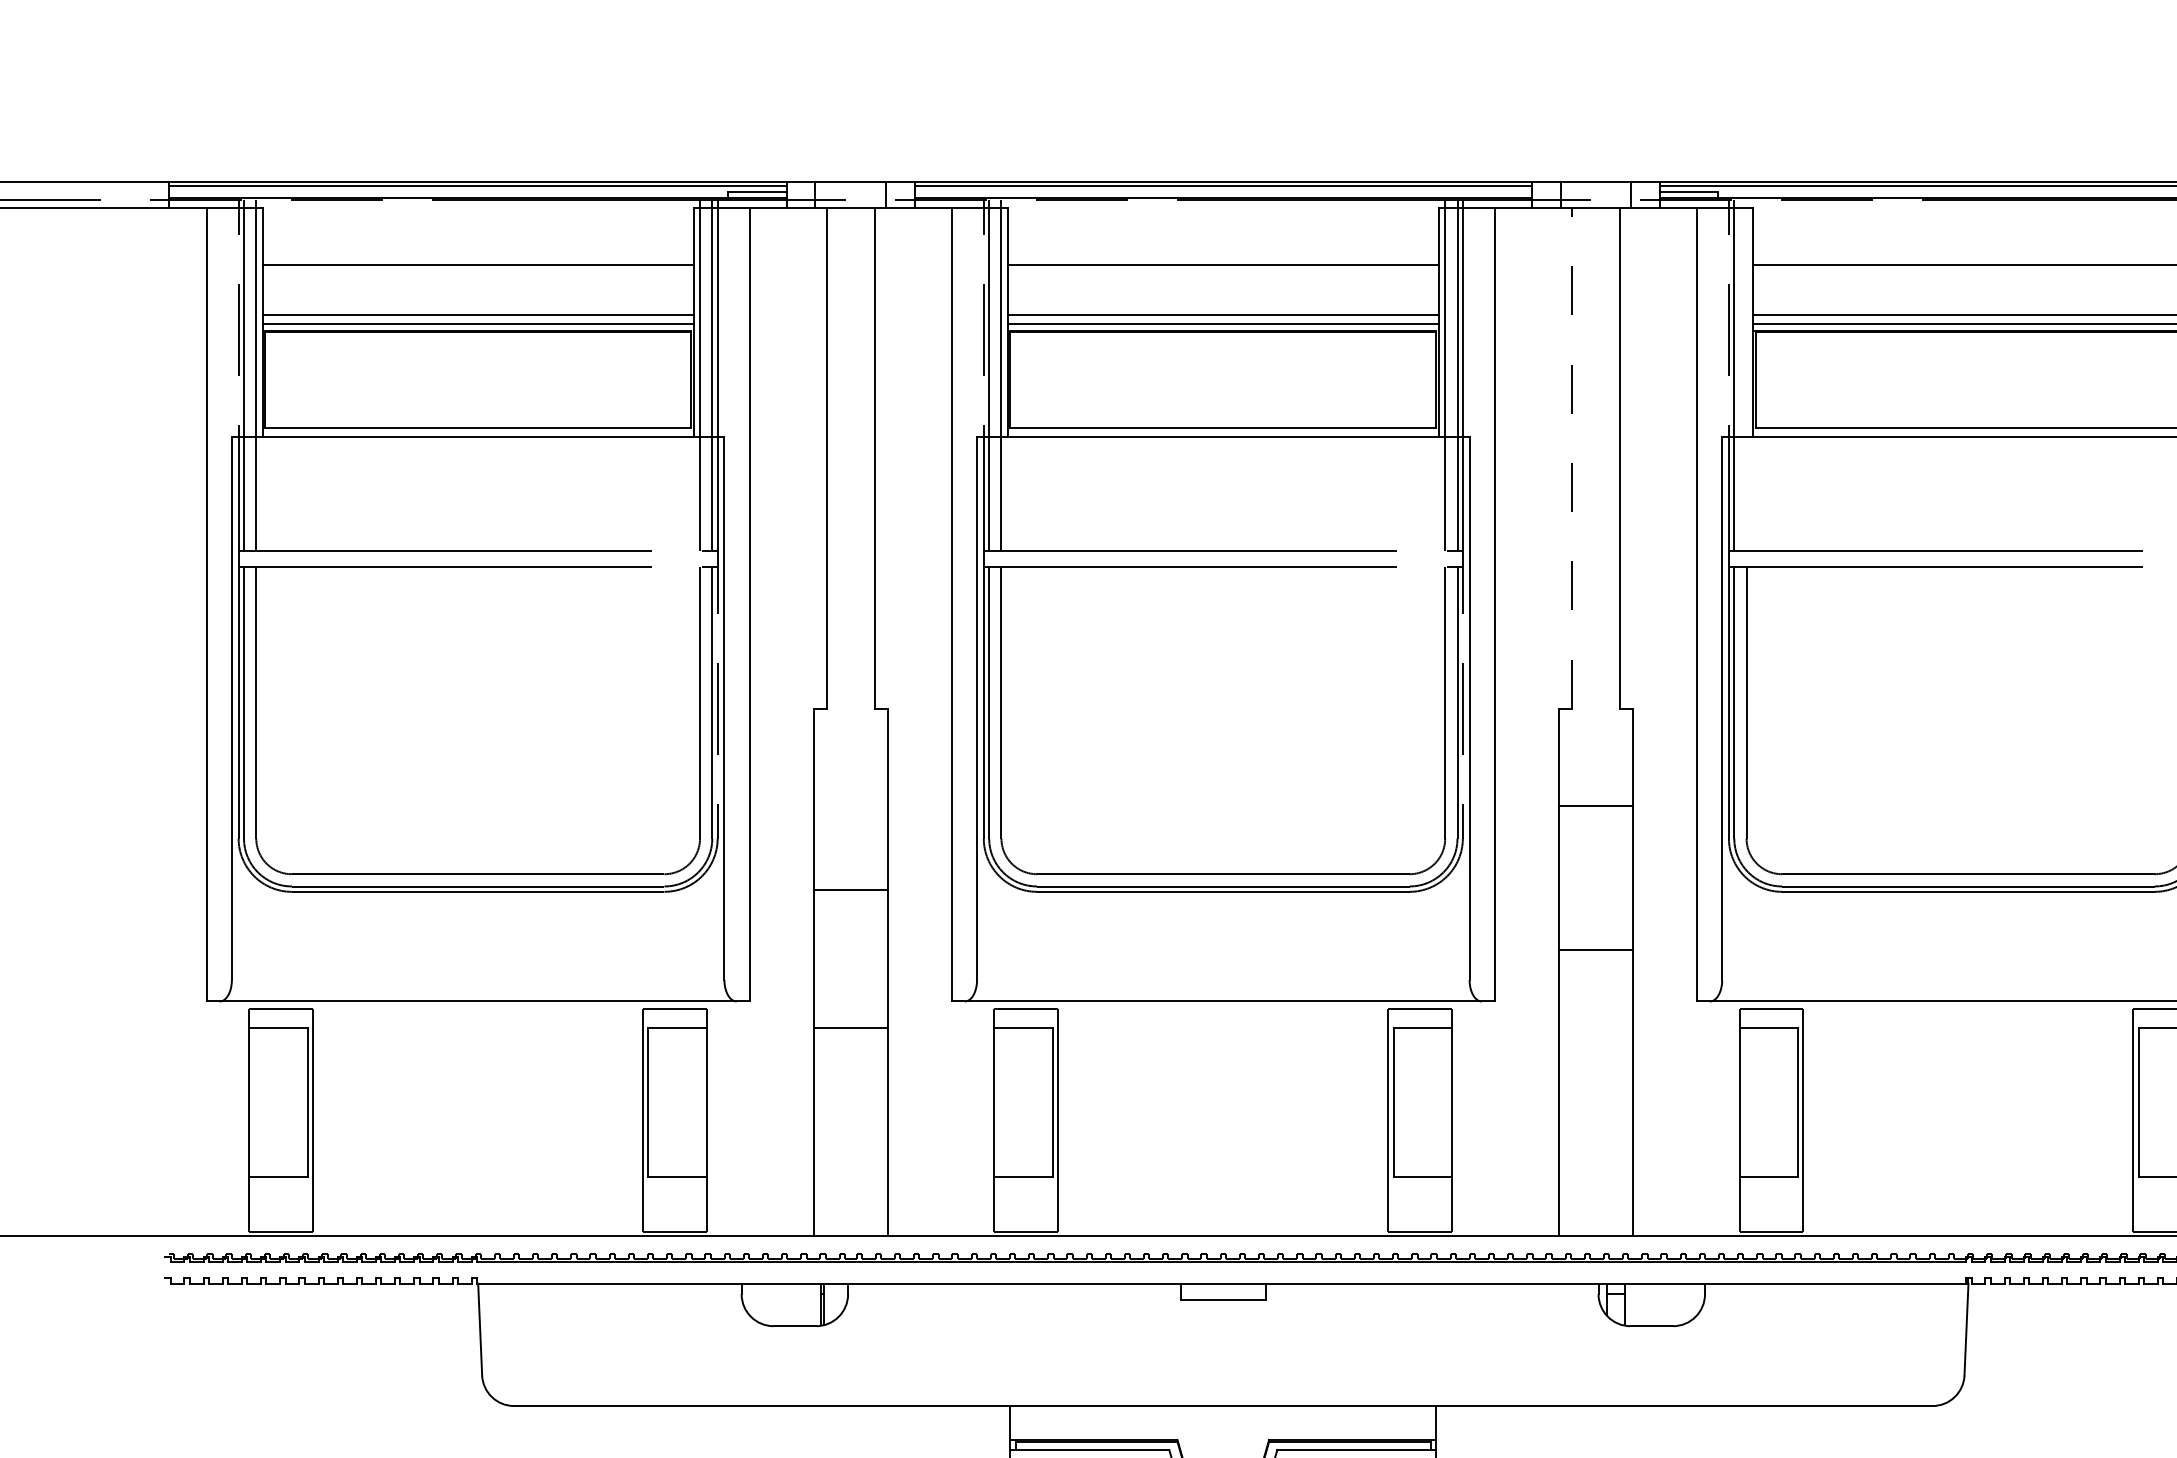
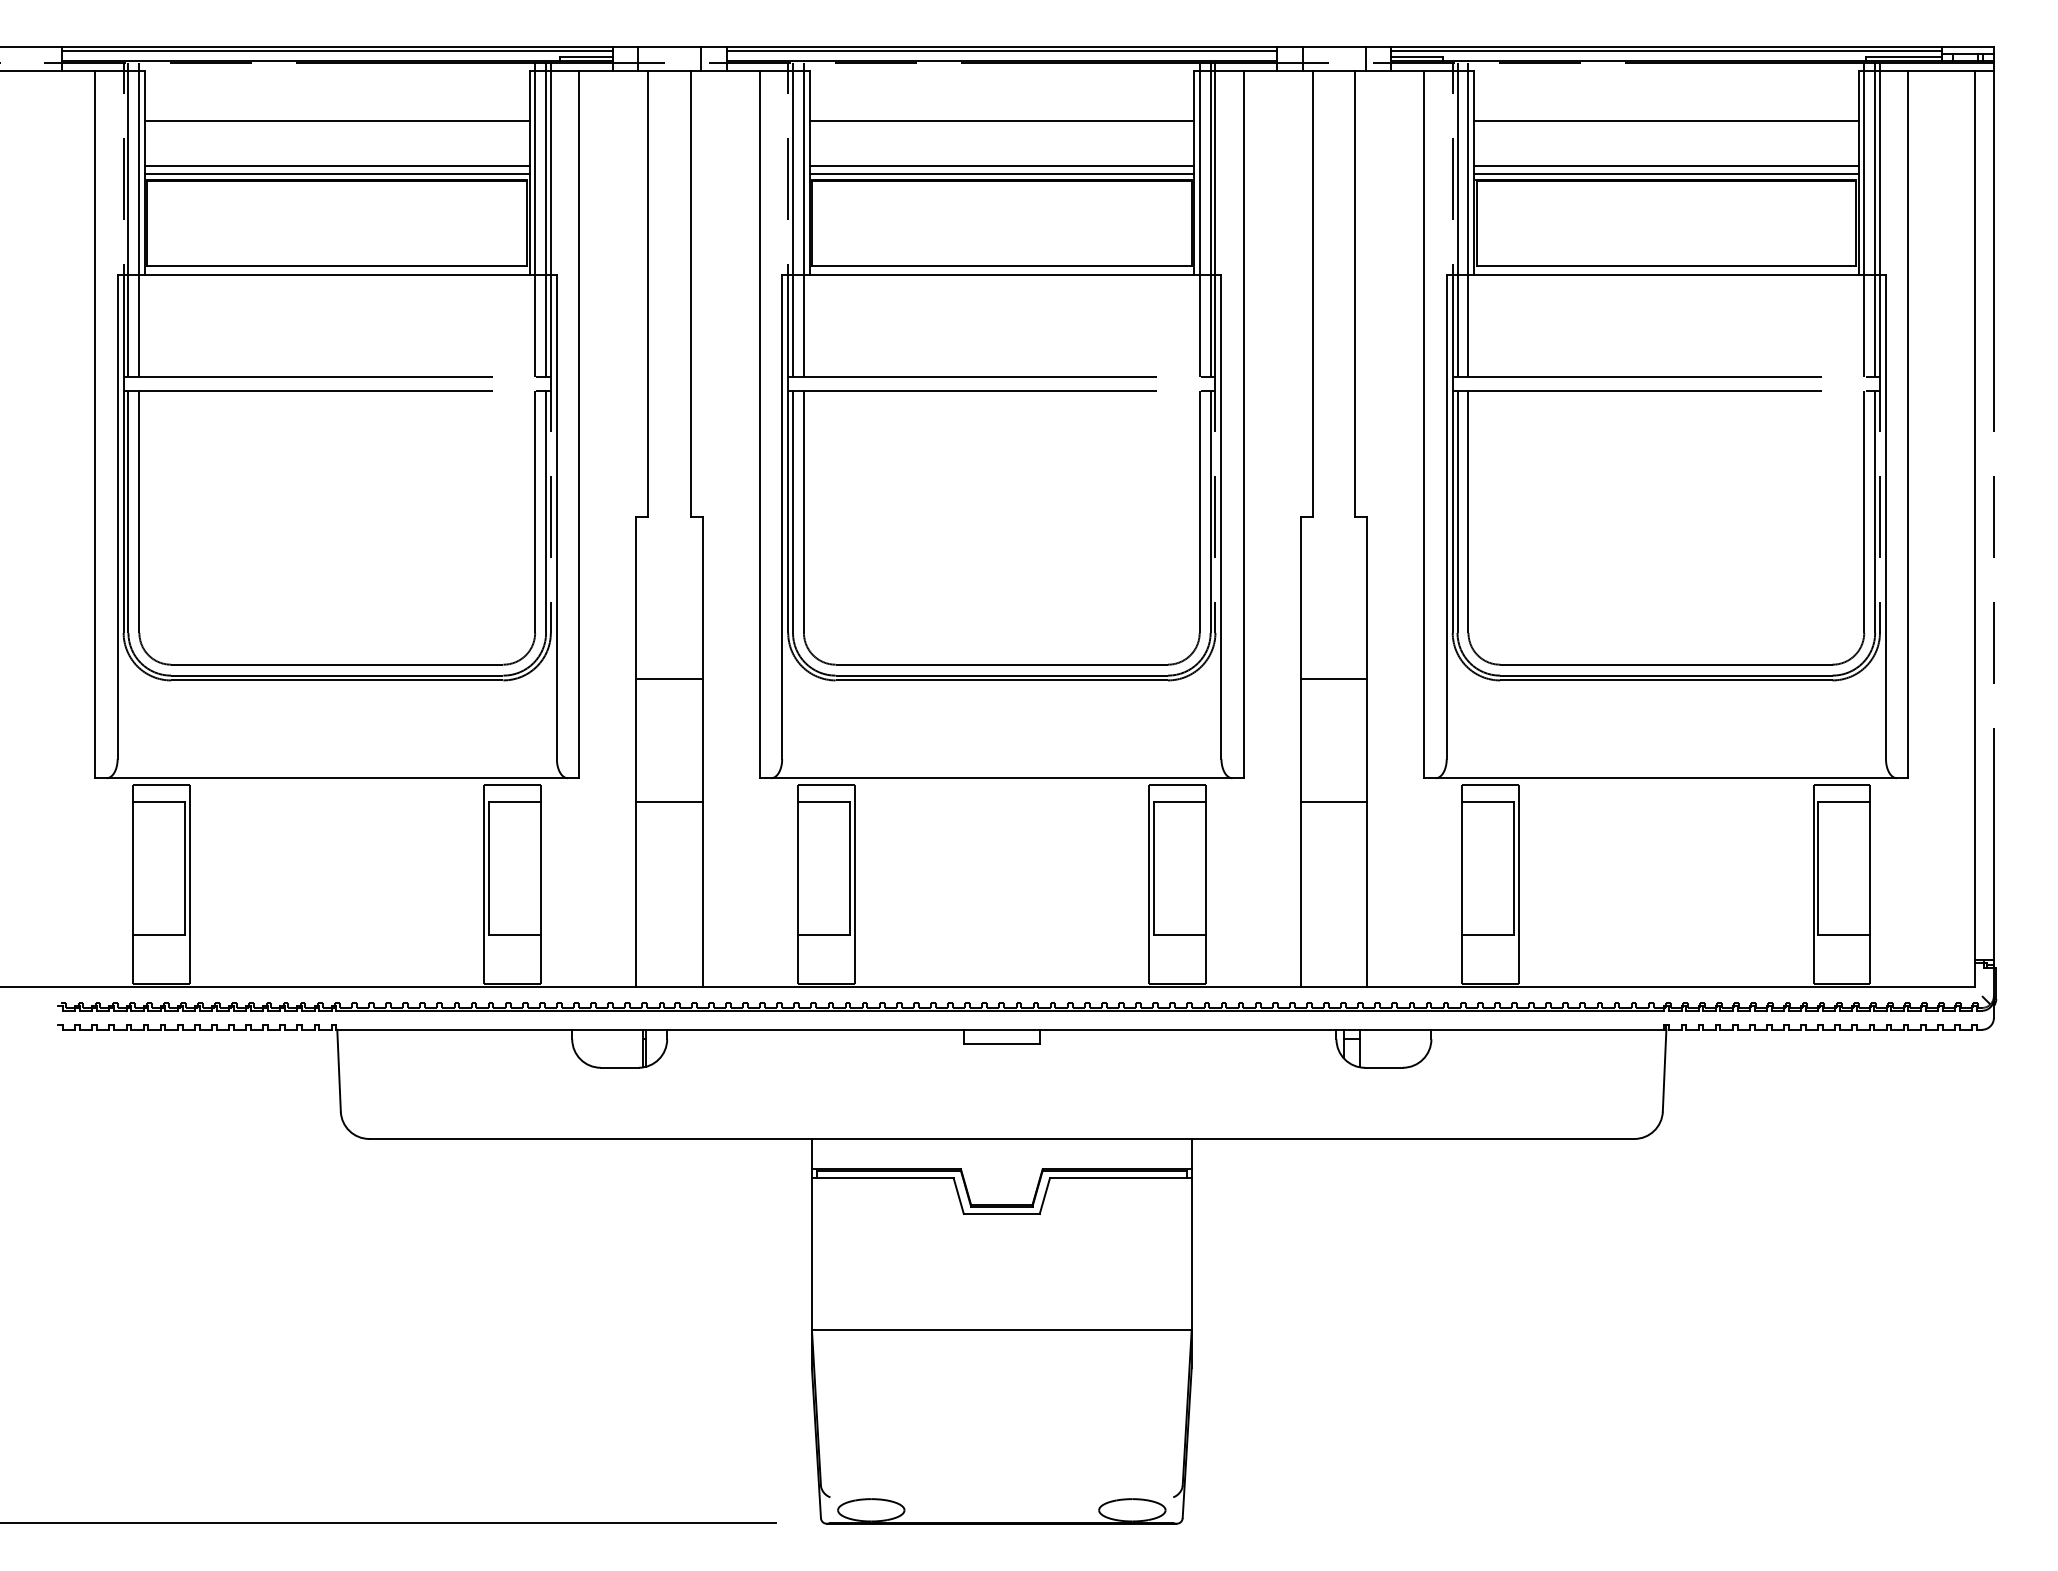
line: (1746, 375) -> (1468, 219), added
line: (1571, 457) -> (1312, 293), dashed -> solid
line: (1595, 805) -> (1333, 678), moved
line: (1595, 949) -> (1333, 801), moved

